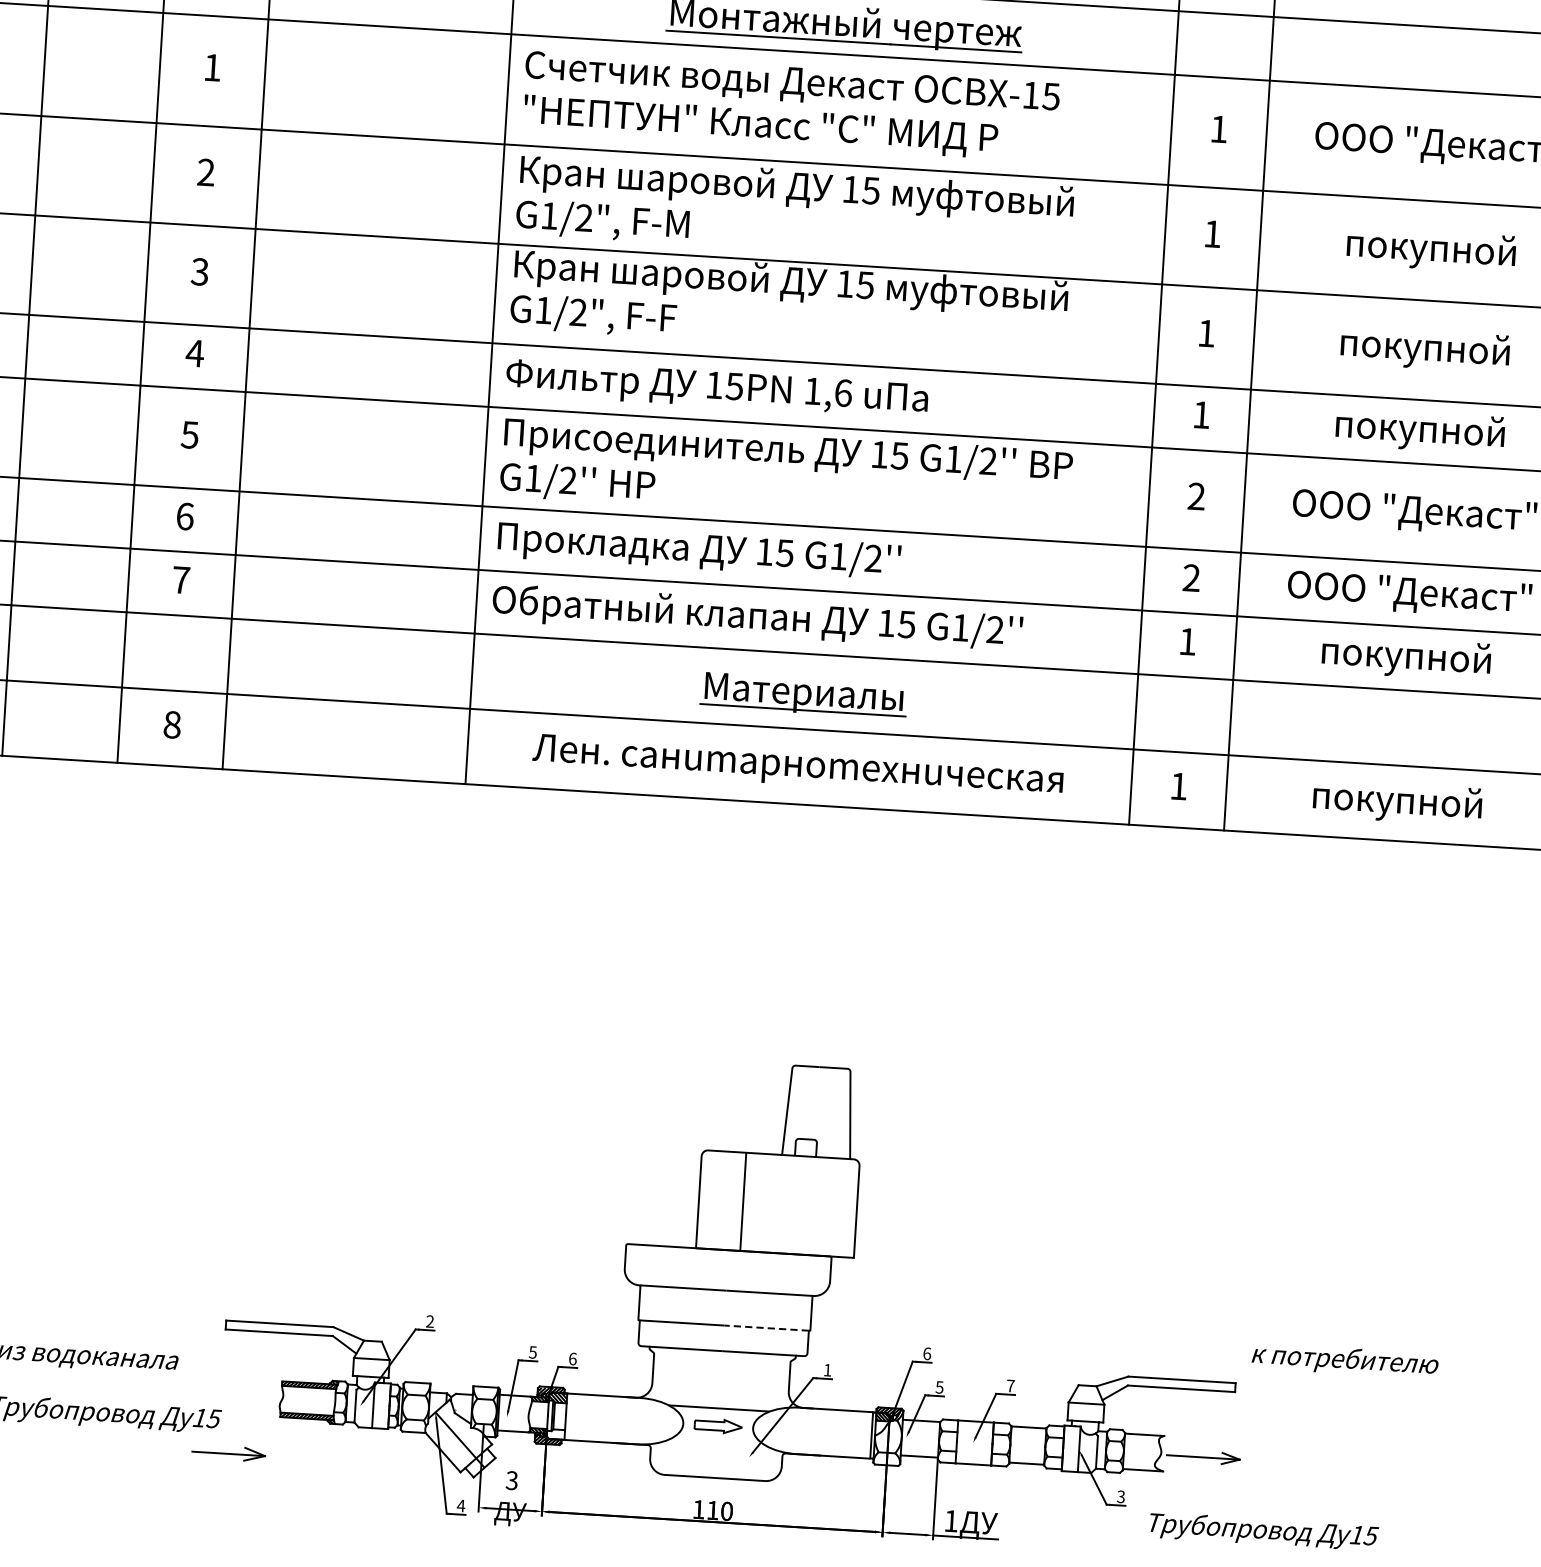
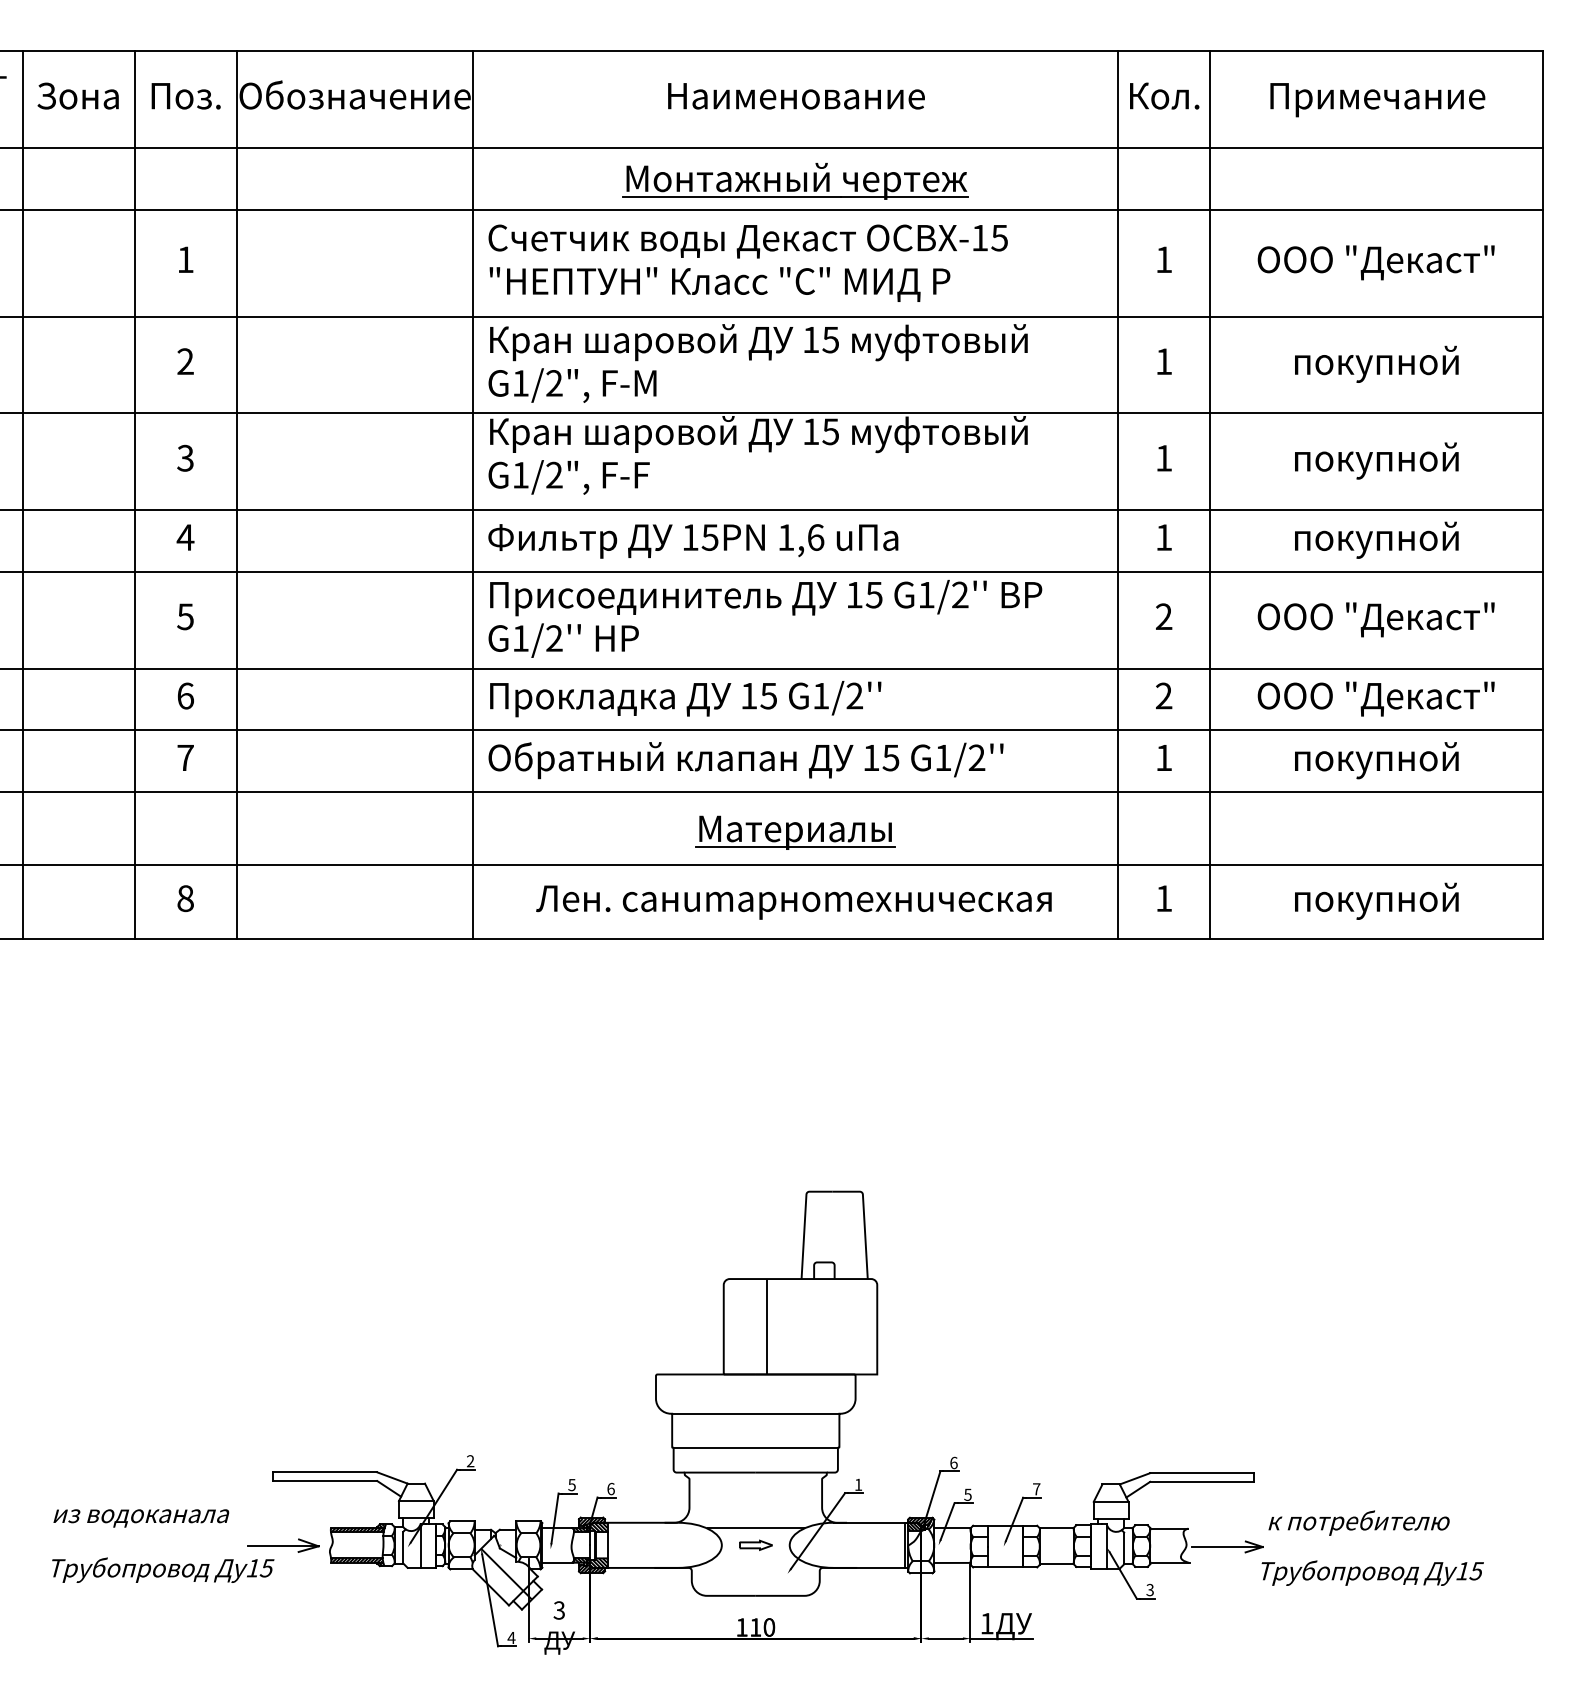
line: (766, 1327) -> (796, 1447), dashed -> solid
text: (1344, 1360) -> (1358, 1522), moved
part: (717, 1425) -> (755, 1544), size x0.71
hatch: (555, 1433) -> (598, 1562), added
part: (228, 1453) -> (283, 1545), moved
text: (1263, 1530) -> (1372, 1572), moved

